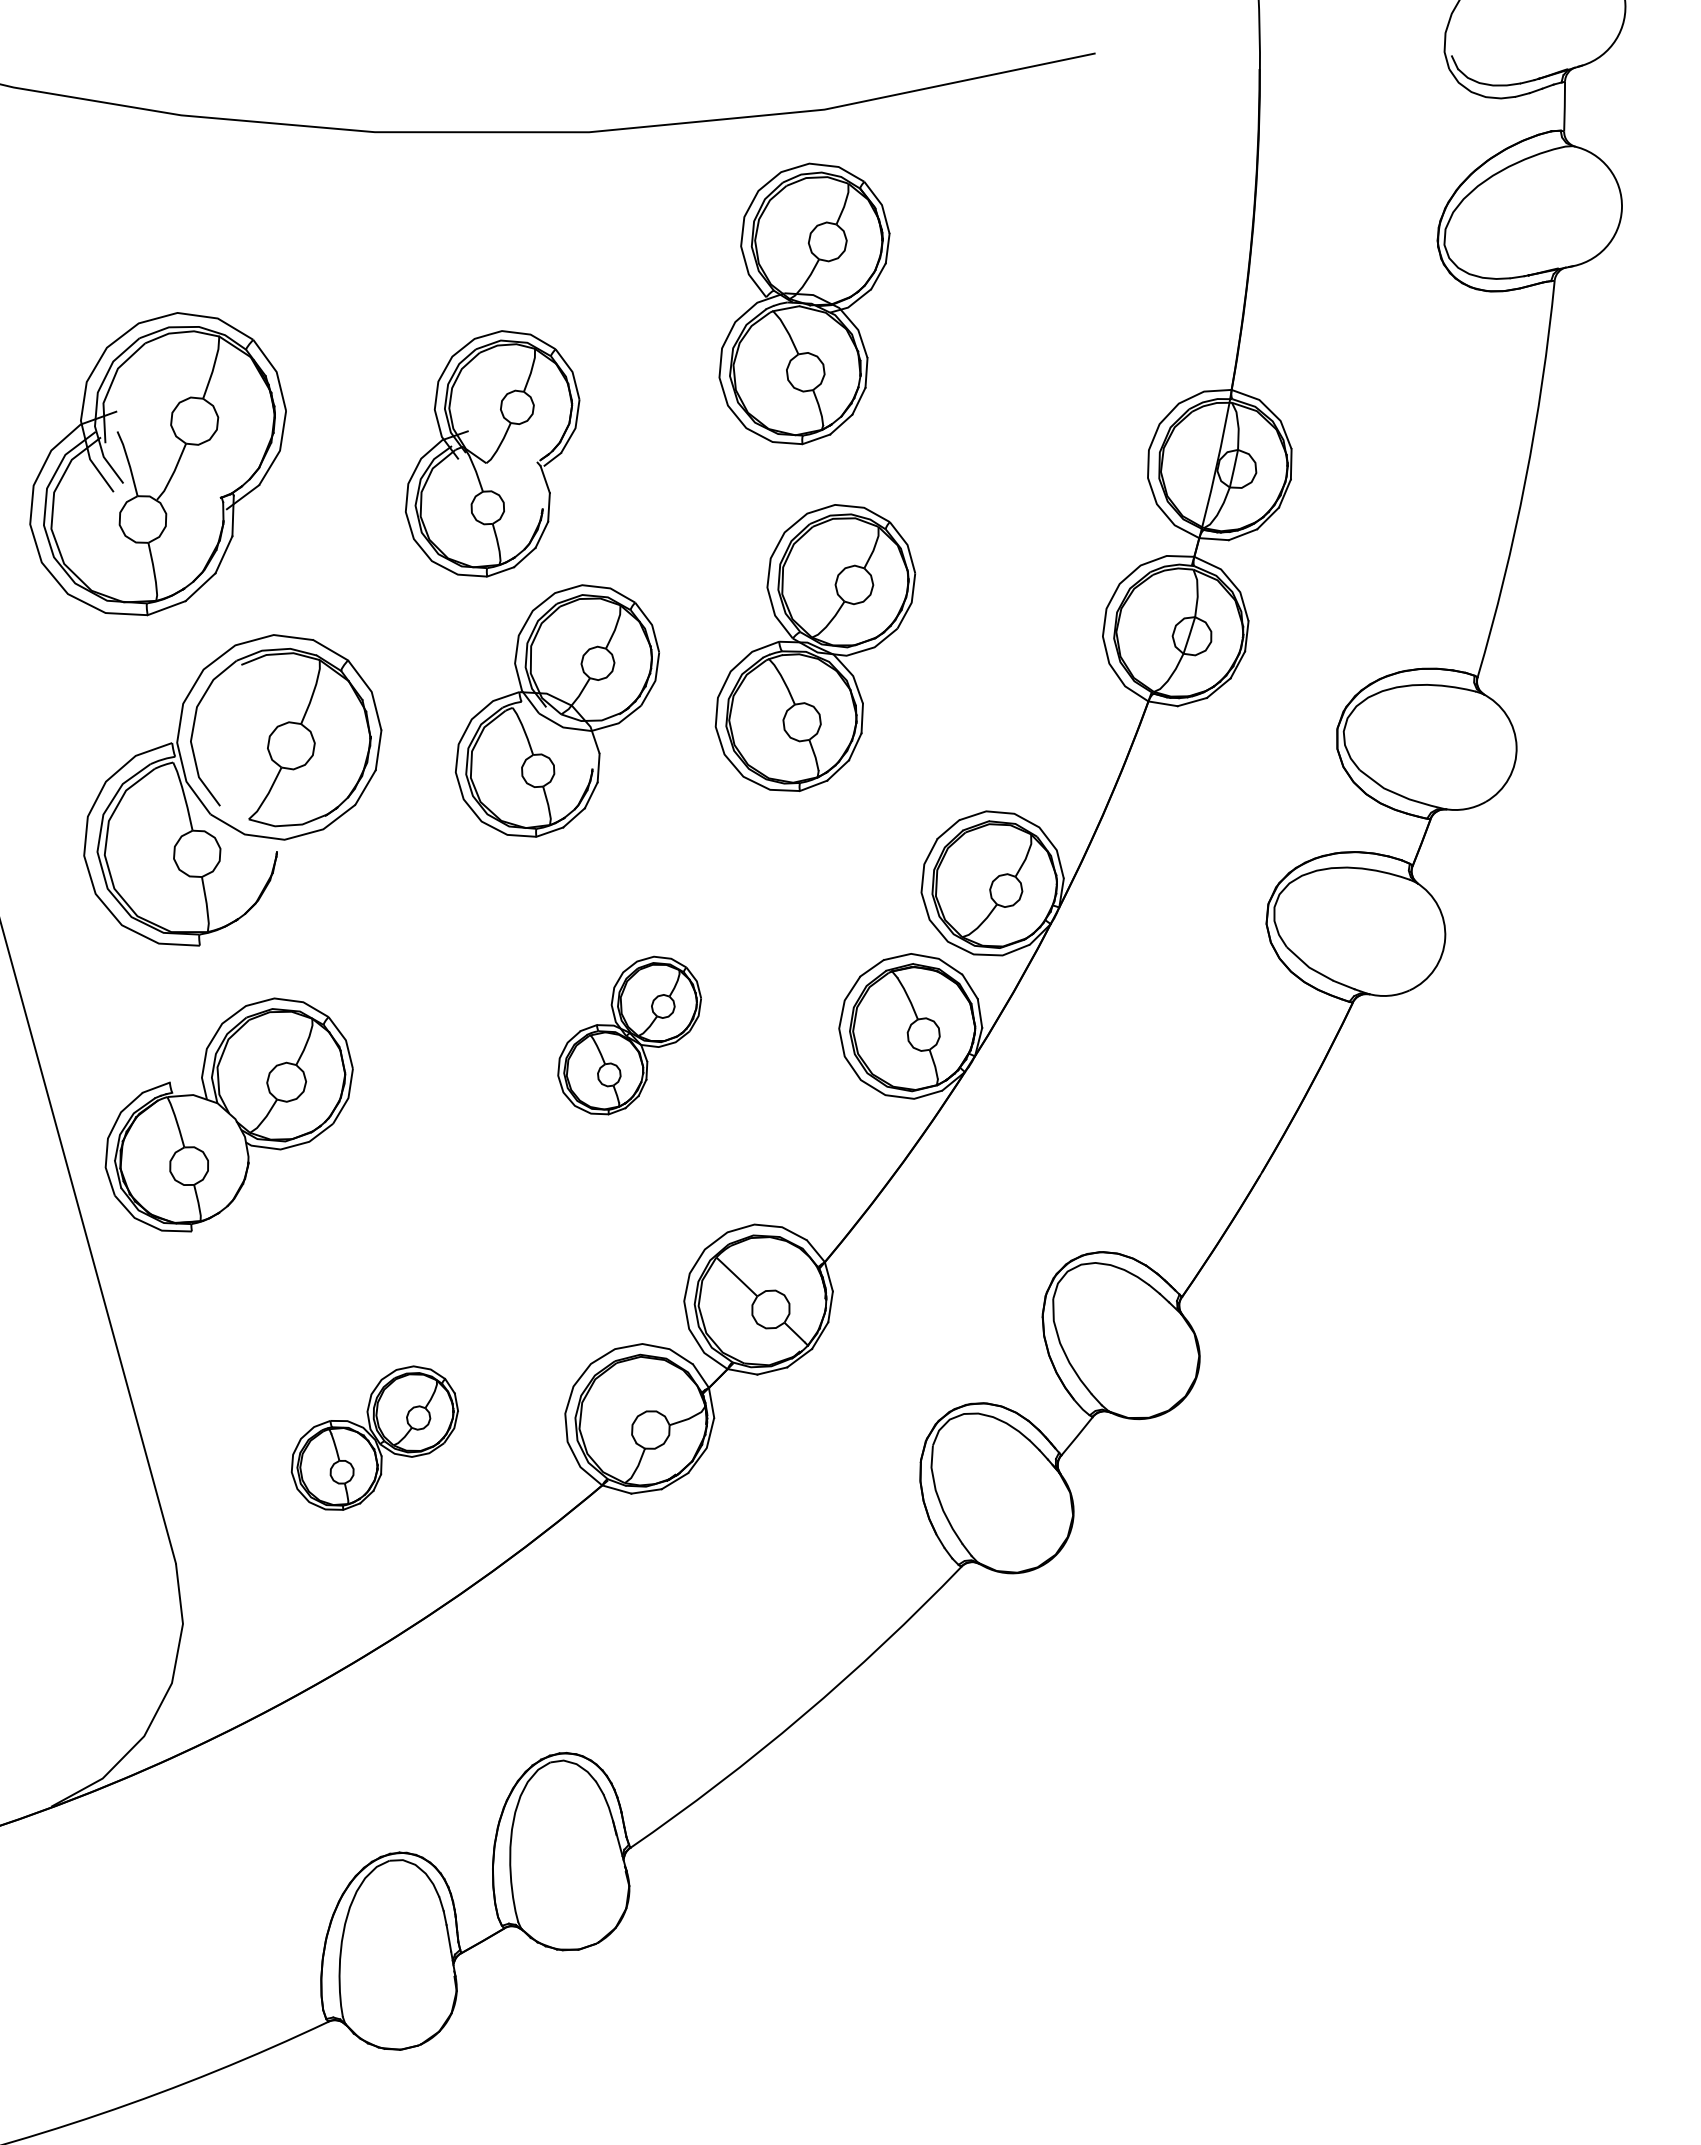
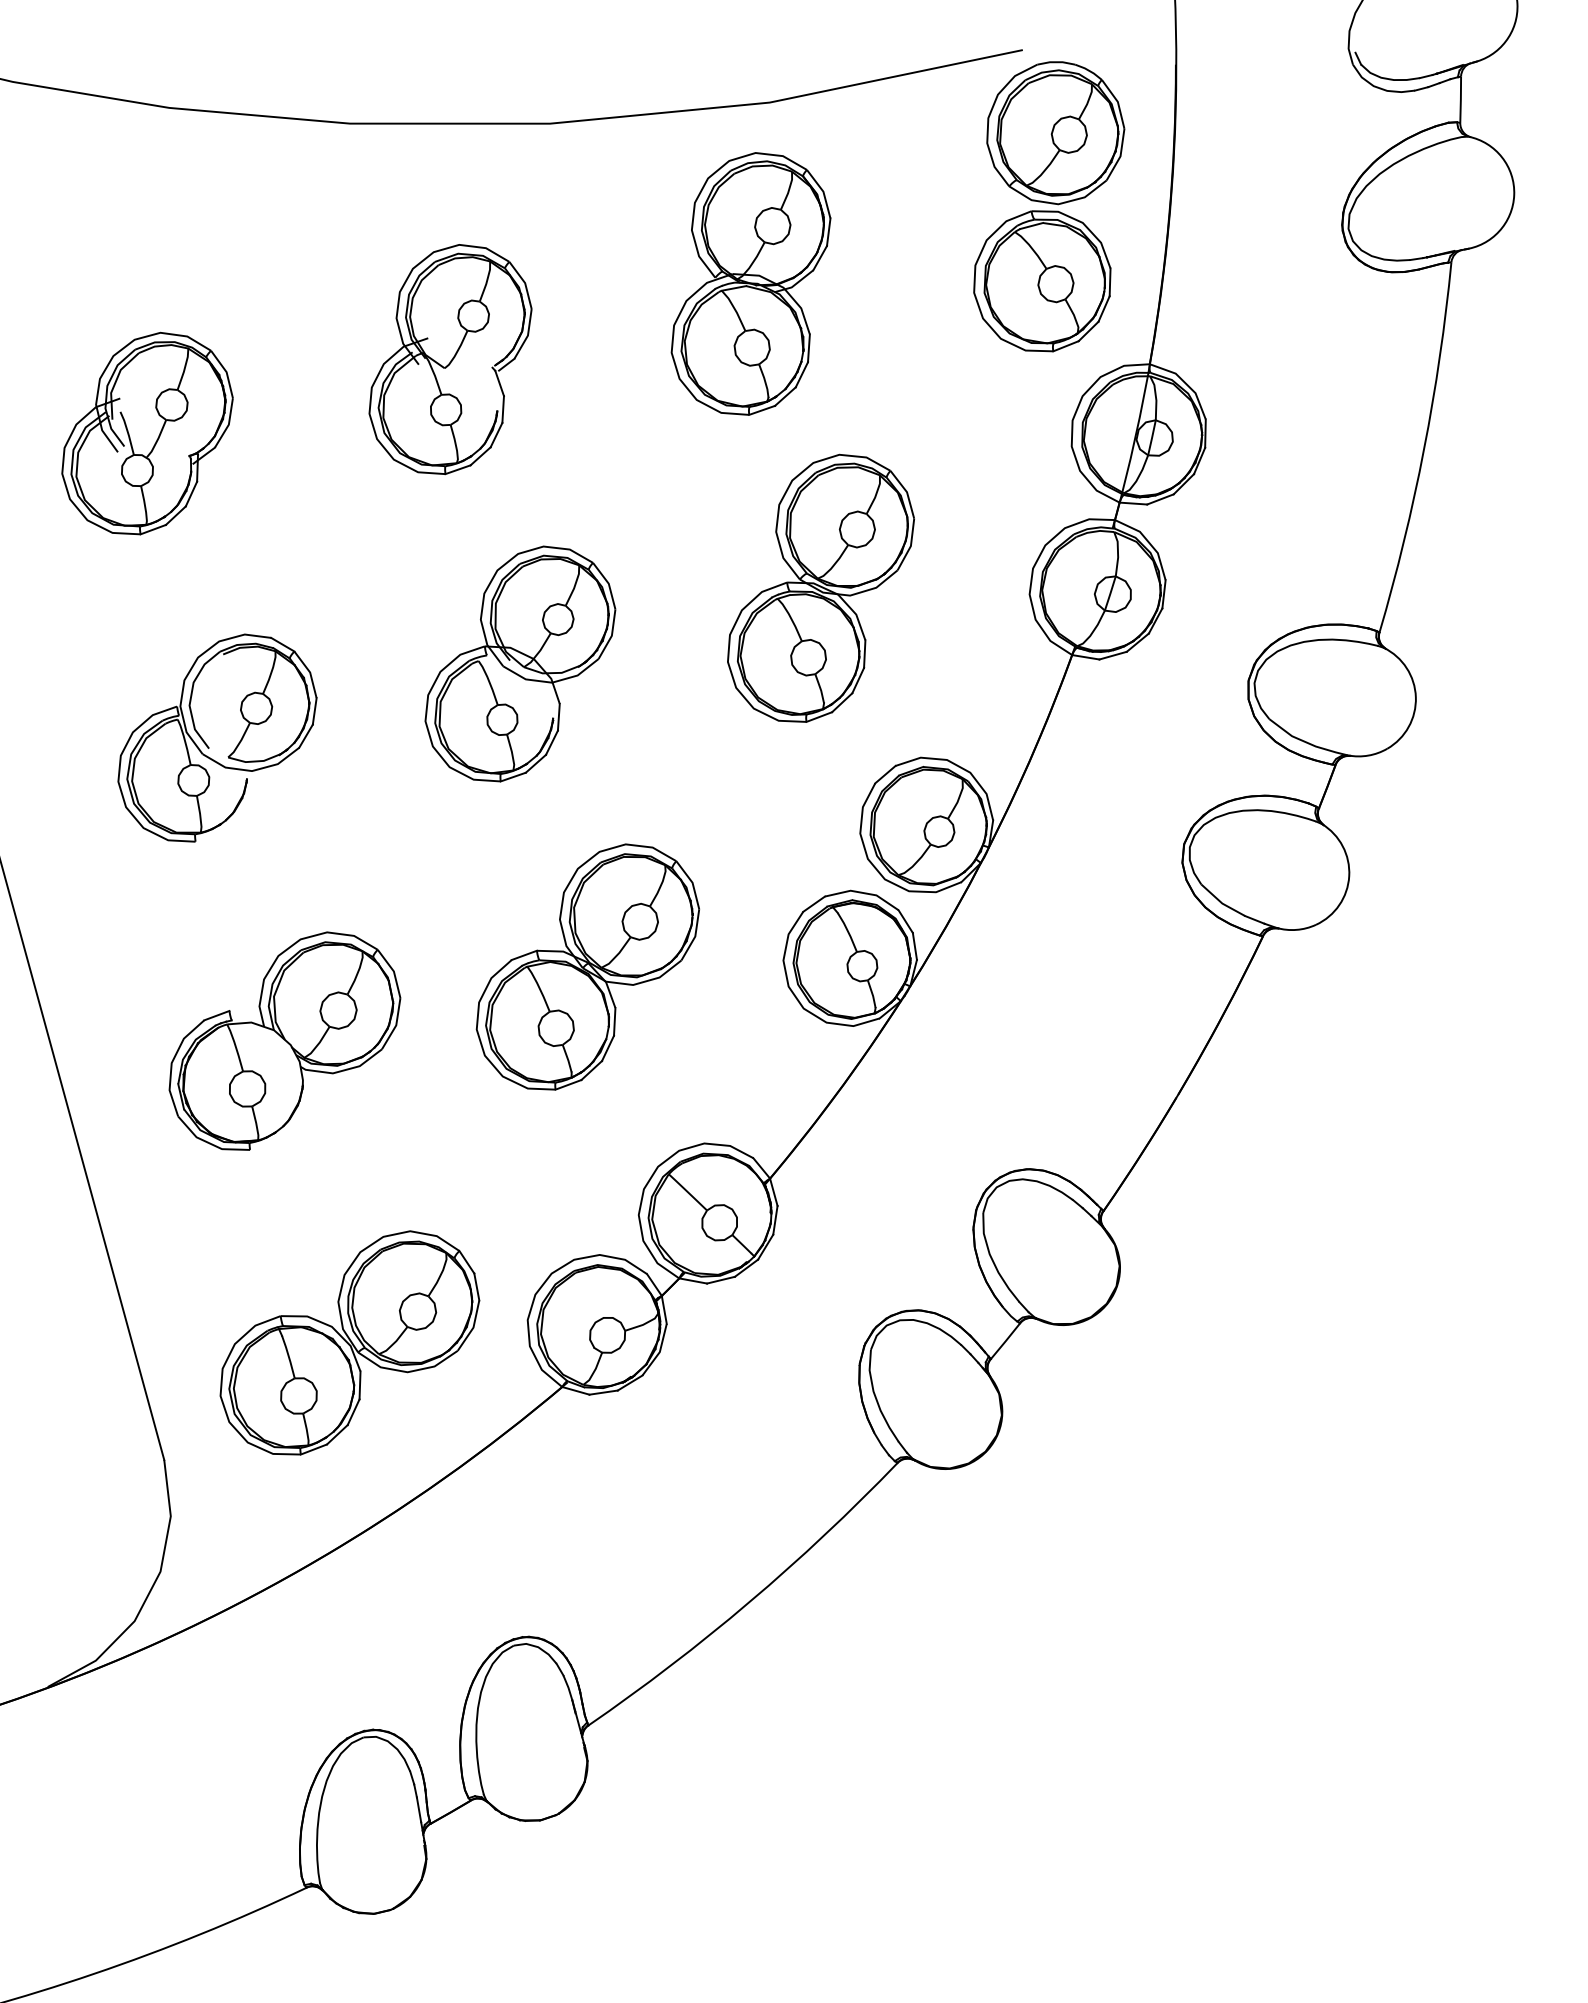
part: (1123, 221) -> (1048, 207), added
part: (492, 453) -> (450, 359), moved
part: (157, 464) -> (147, 433), size x0.71
part: (815, 647) -> (821, 587), moved
part: (233, 790) -> (217, 738), size x0.71
part: (629, 1035) -> (587, 966), size x1.67
part: (228, 1114) -> (284, 1040), moved
part: (374, 1437) -> (349, 1342), size x1.67

